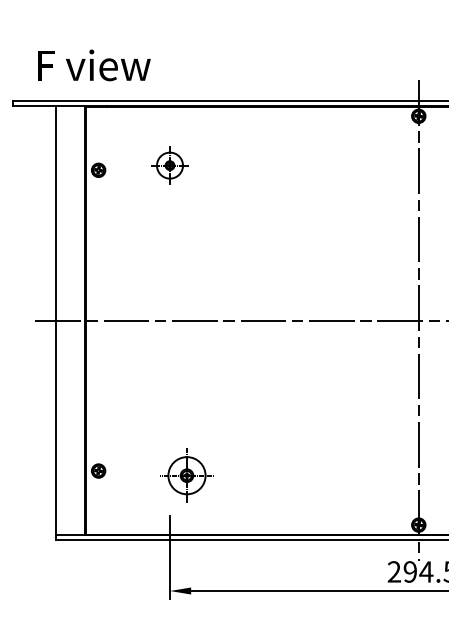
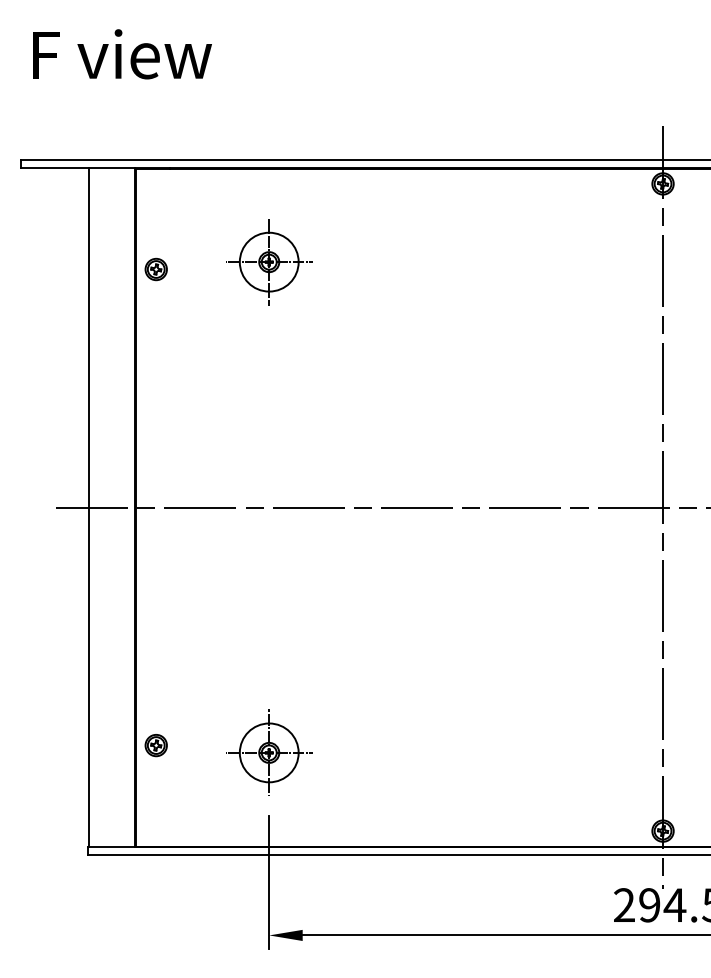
text: (94, 65) -> (122, 54), moved
part: (169, 165) -> (268, 261), size x1.43
part: (186, 475) -> (268, 752), moved

